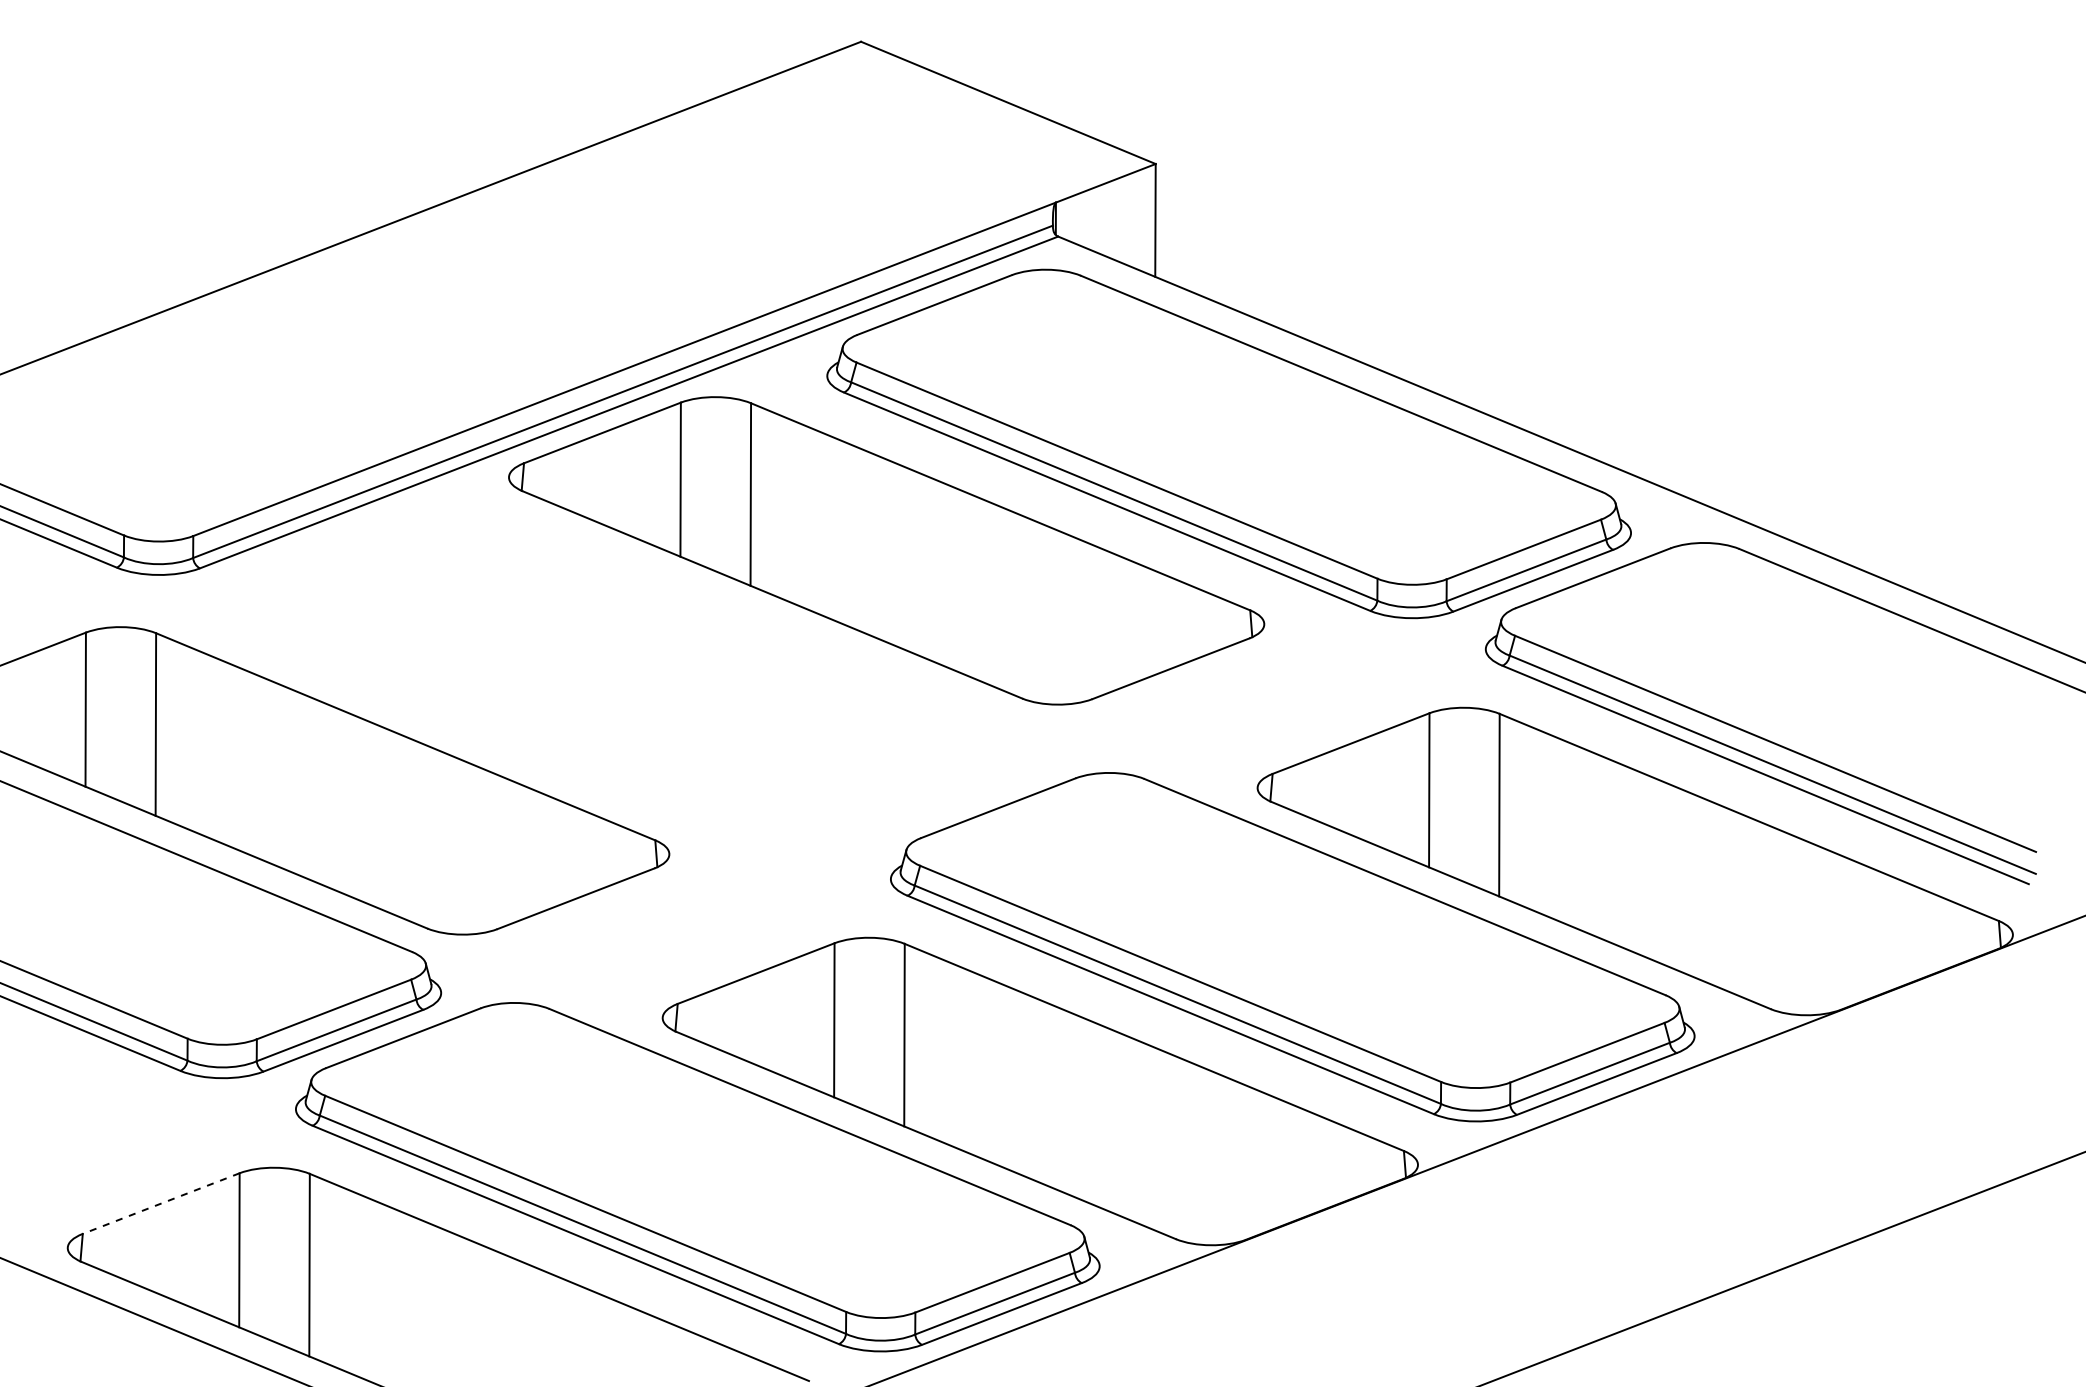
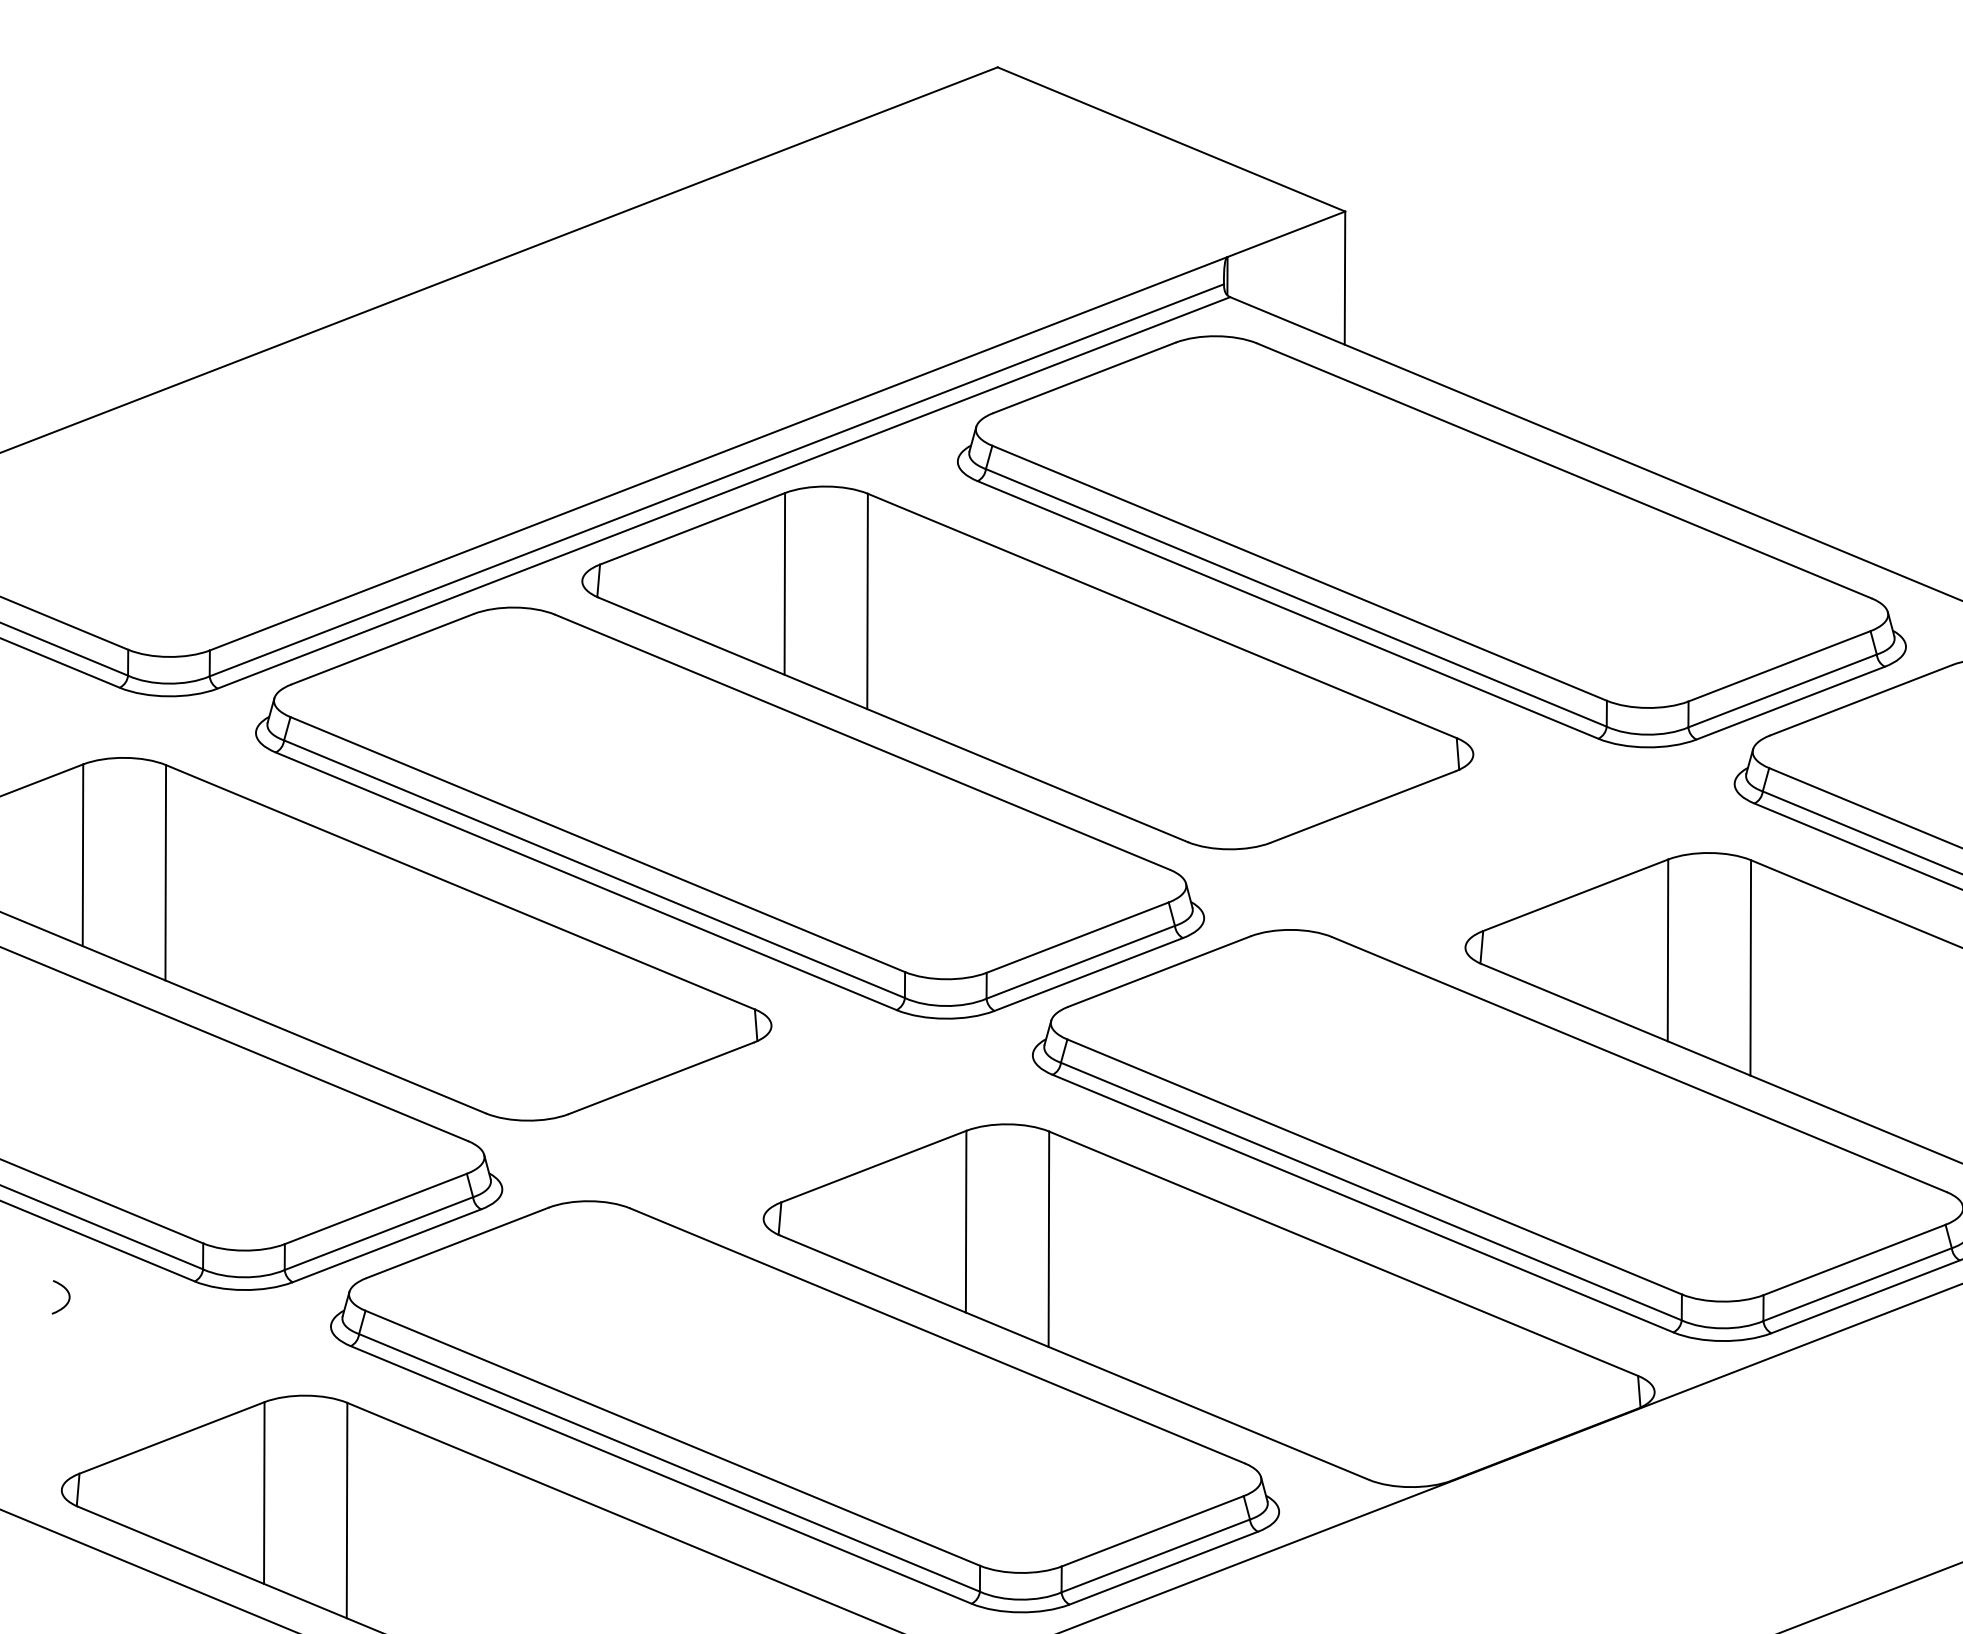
part: (633, 673) -> (729, 812), added
curve: (71, 1079) -> (66, 1291), added
line: (160, 1203) -> (171, 1437), dashed -> solid

